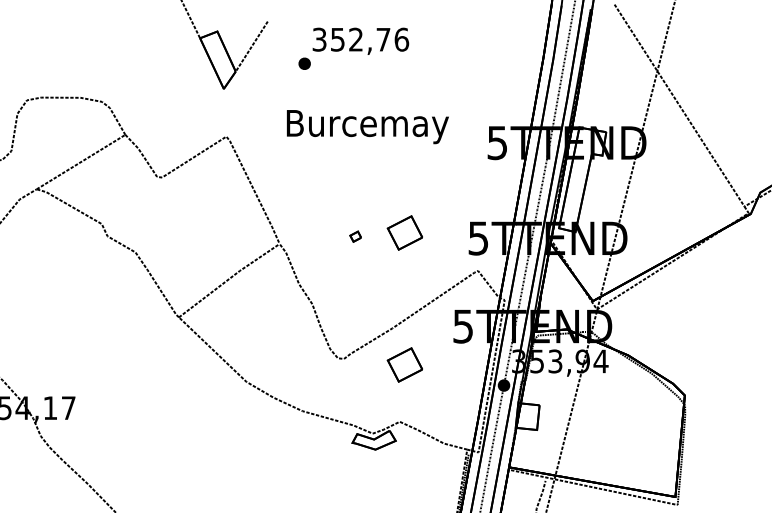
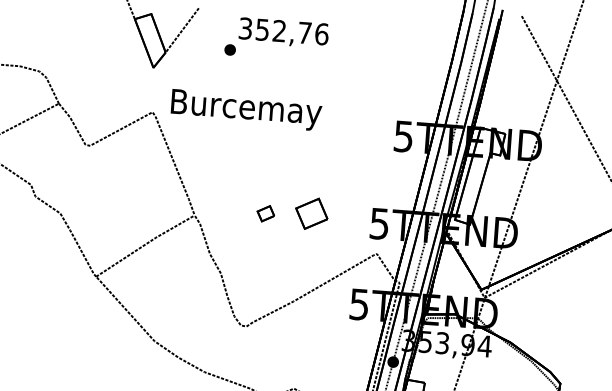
text: (367, 127) -> (246, 110), moved
part: (355, 236) -> (265, 213), size x1.67
part: (404, 364) -> (302, 335), removed

